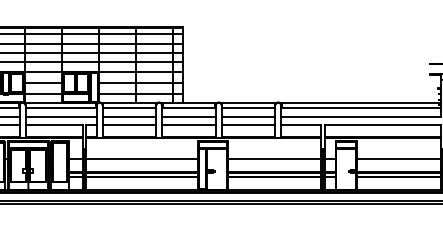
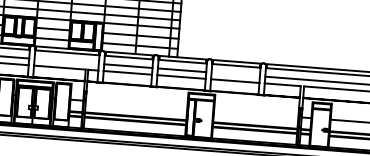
line: (60, 117) -> (66, 61), removed
line: (248, 117) -> (235, 74), removed
line: (141, 159) -> (136, 105), removed
line: (274, 159) -> (256, 114), removed

